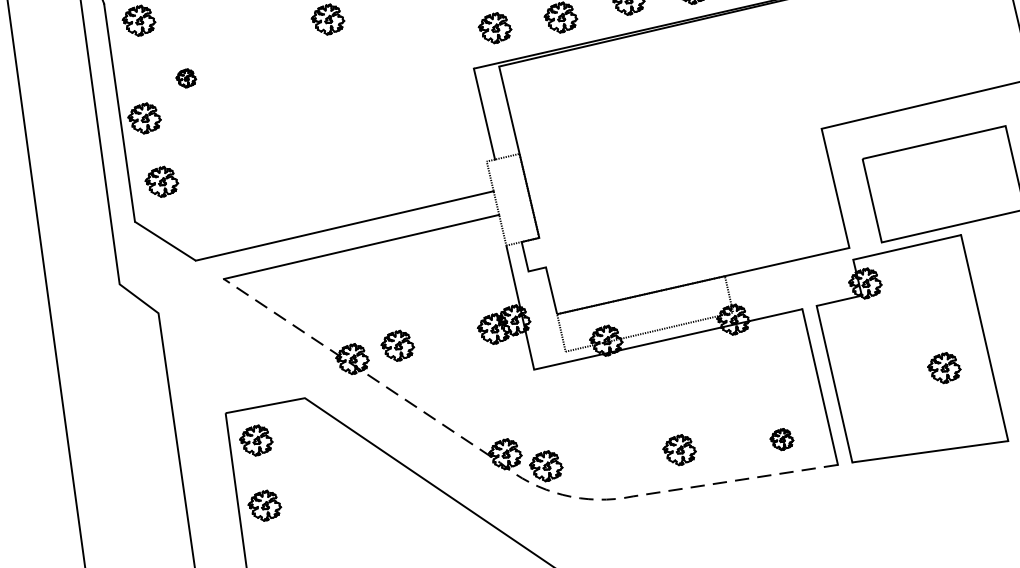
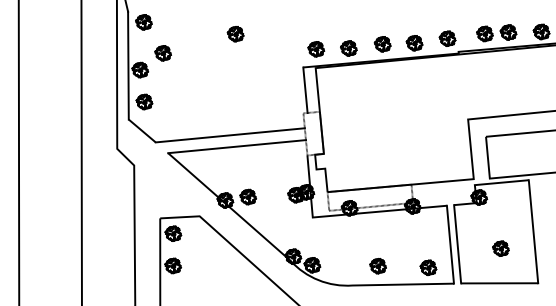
part: (185, 78) -> (162, 53), size x1.67
part: (943, 367) -> (500, 248), moved
part: (781, 439) -> (428, 267), size x1.43
line: (514, 473) -> (296, 266), dashed -> solid

